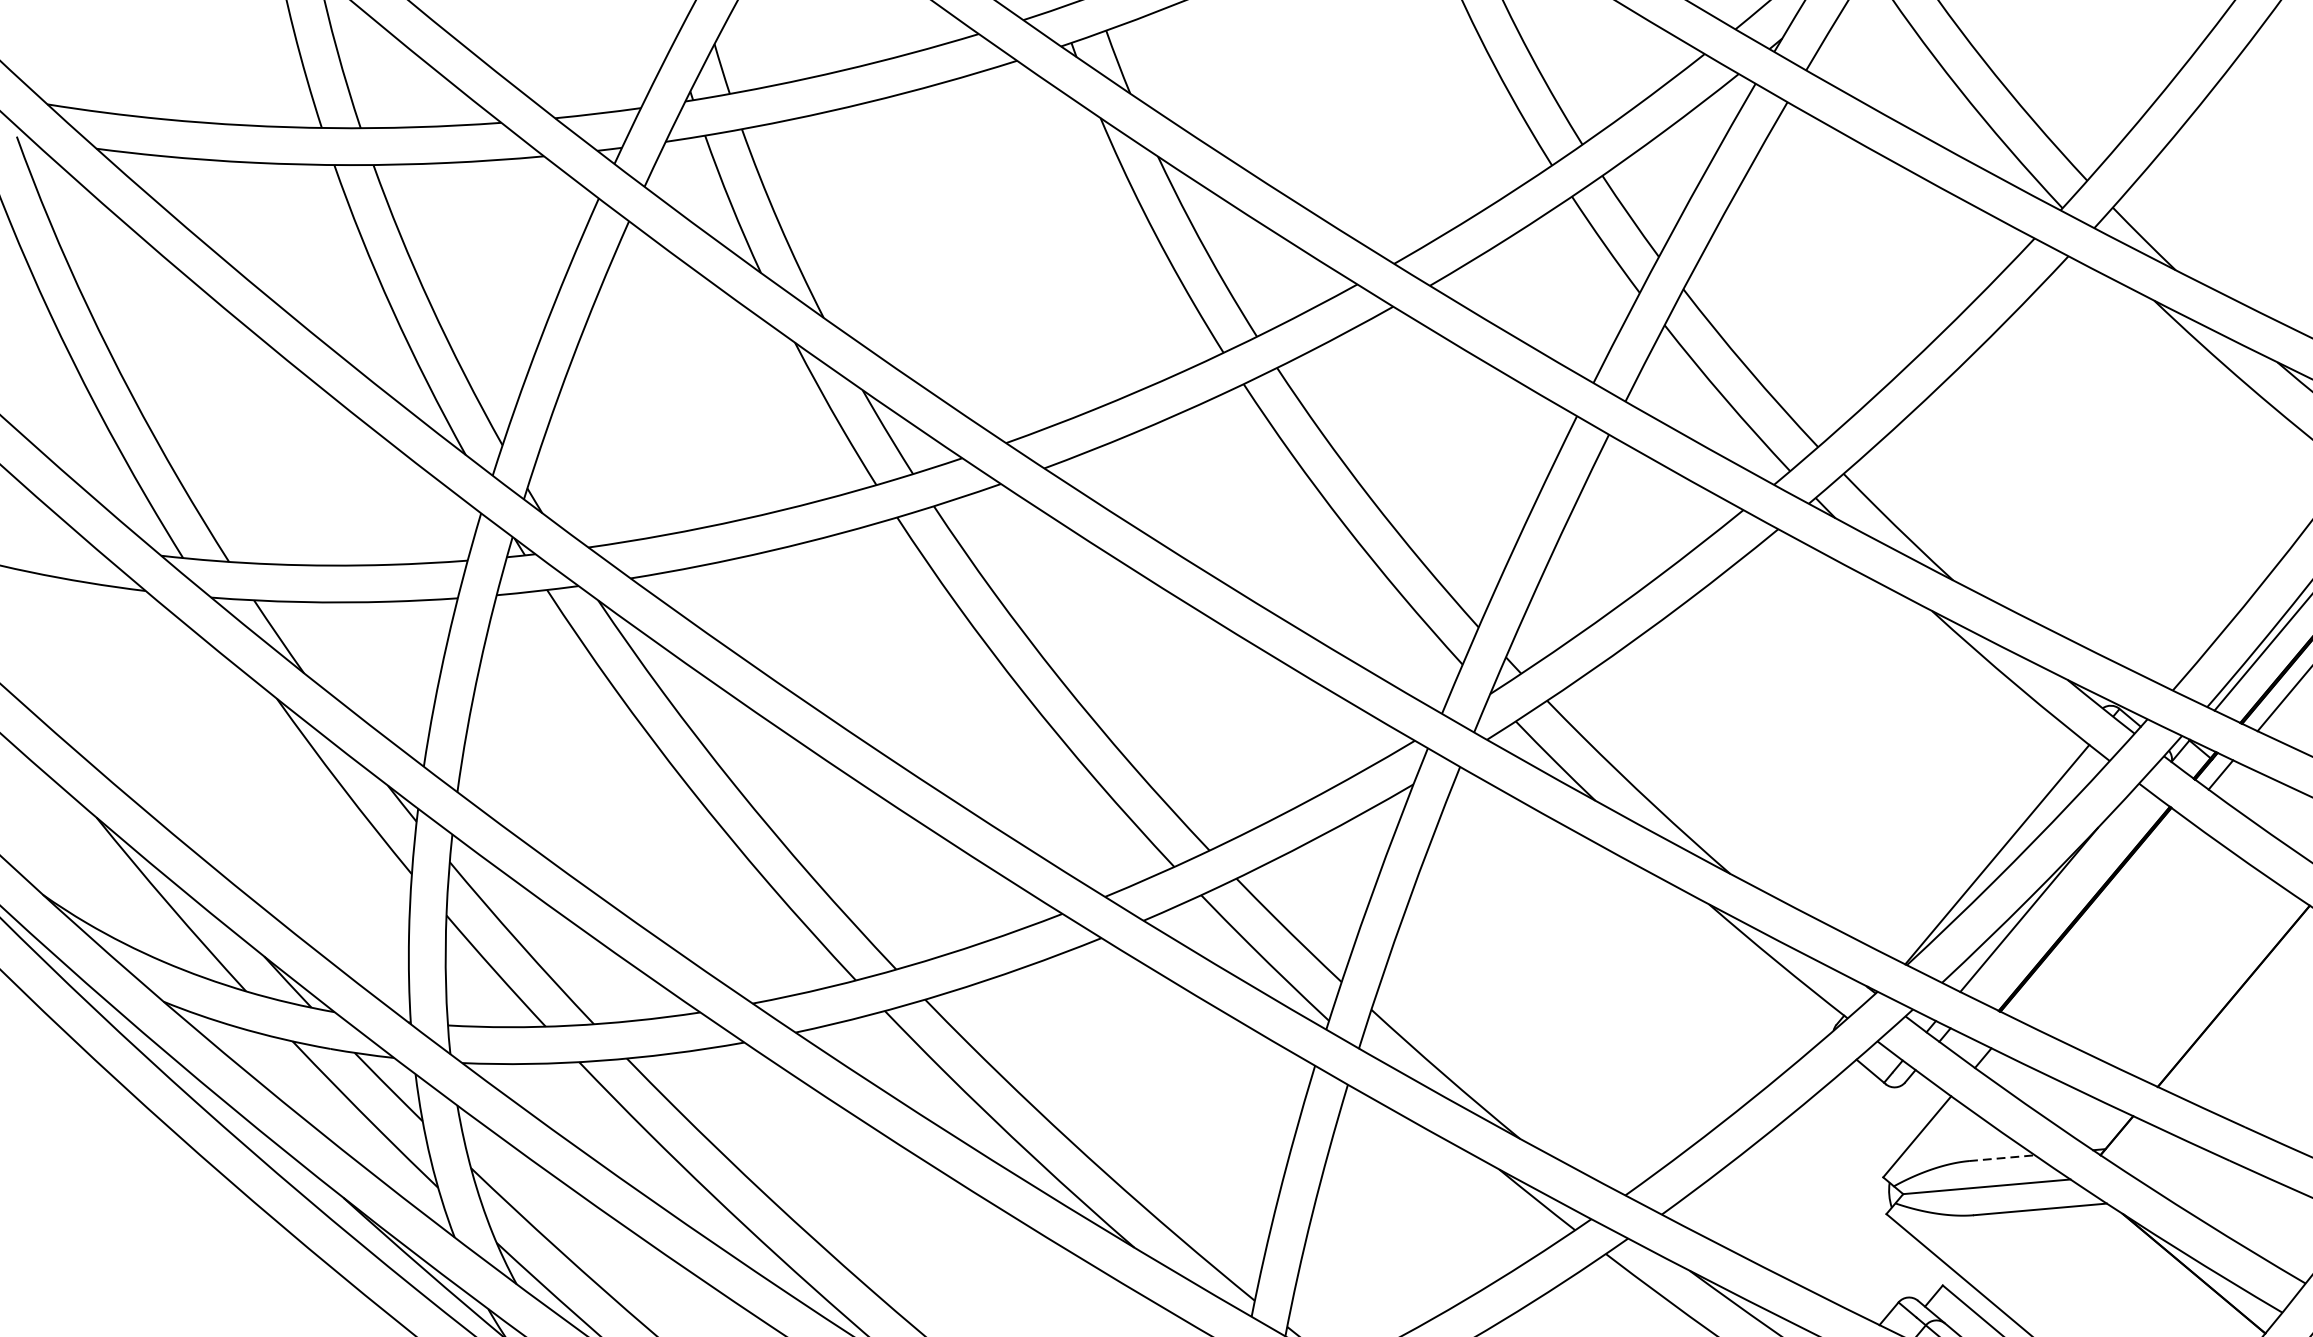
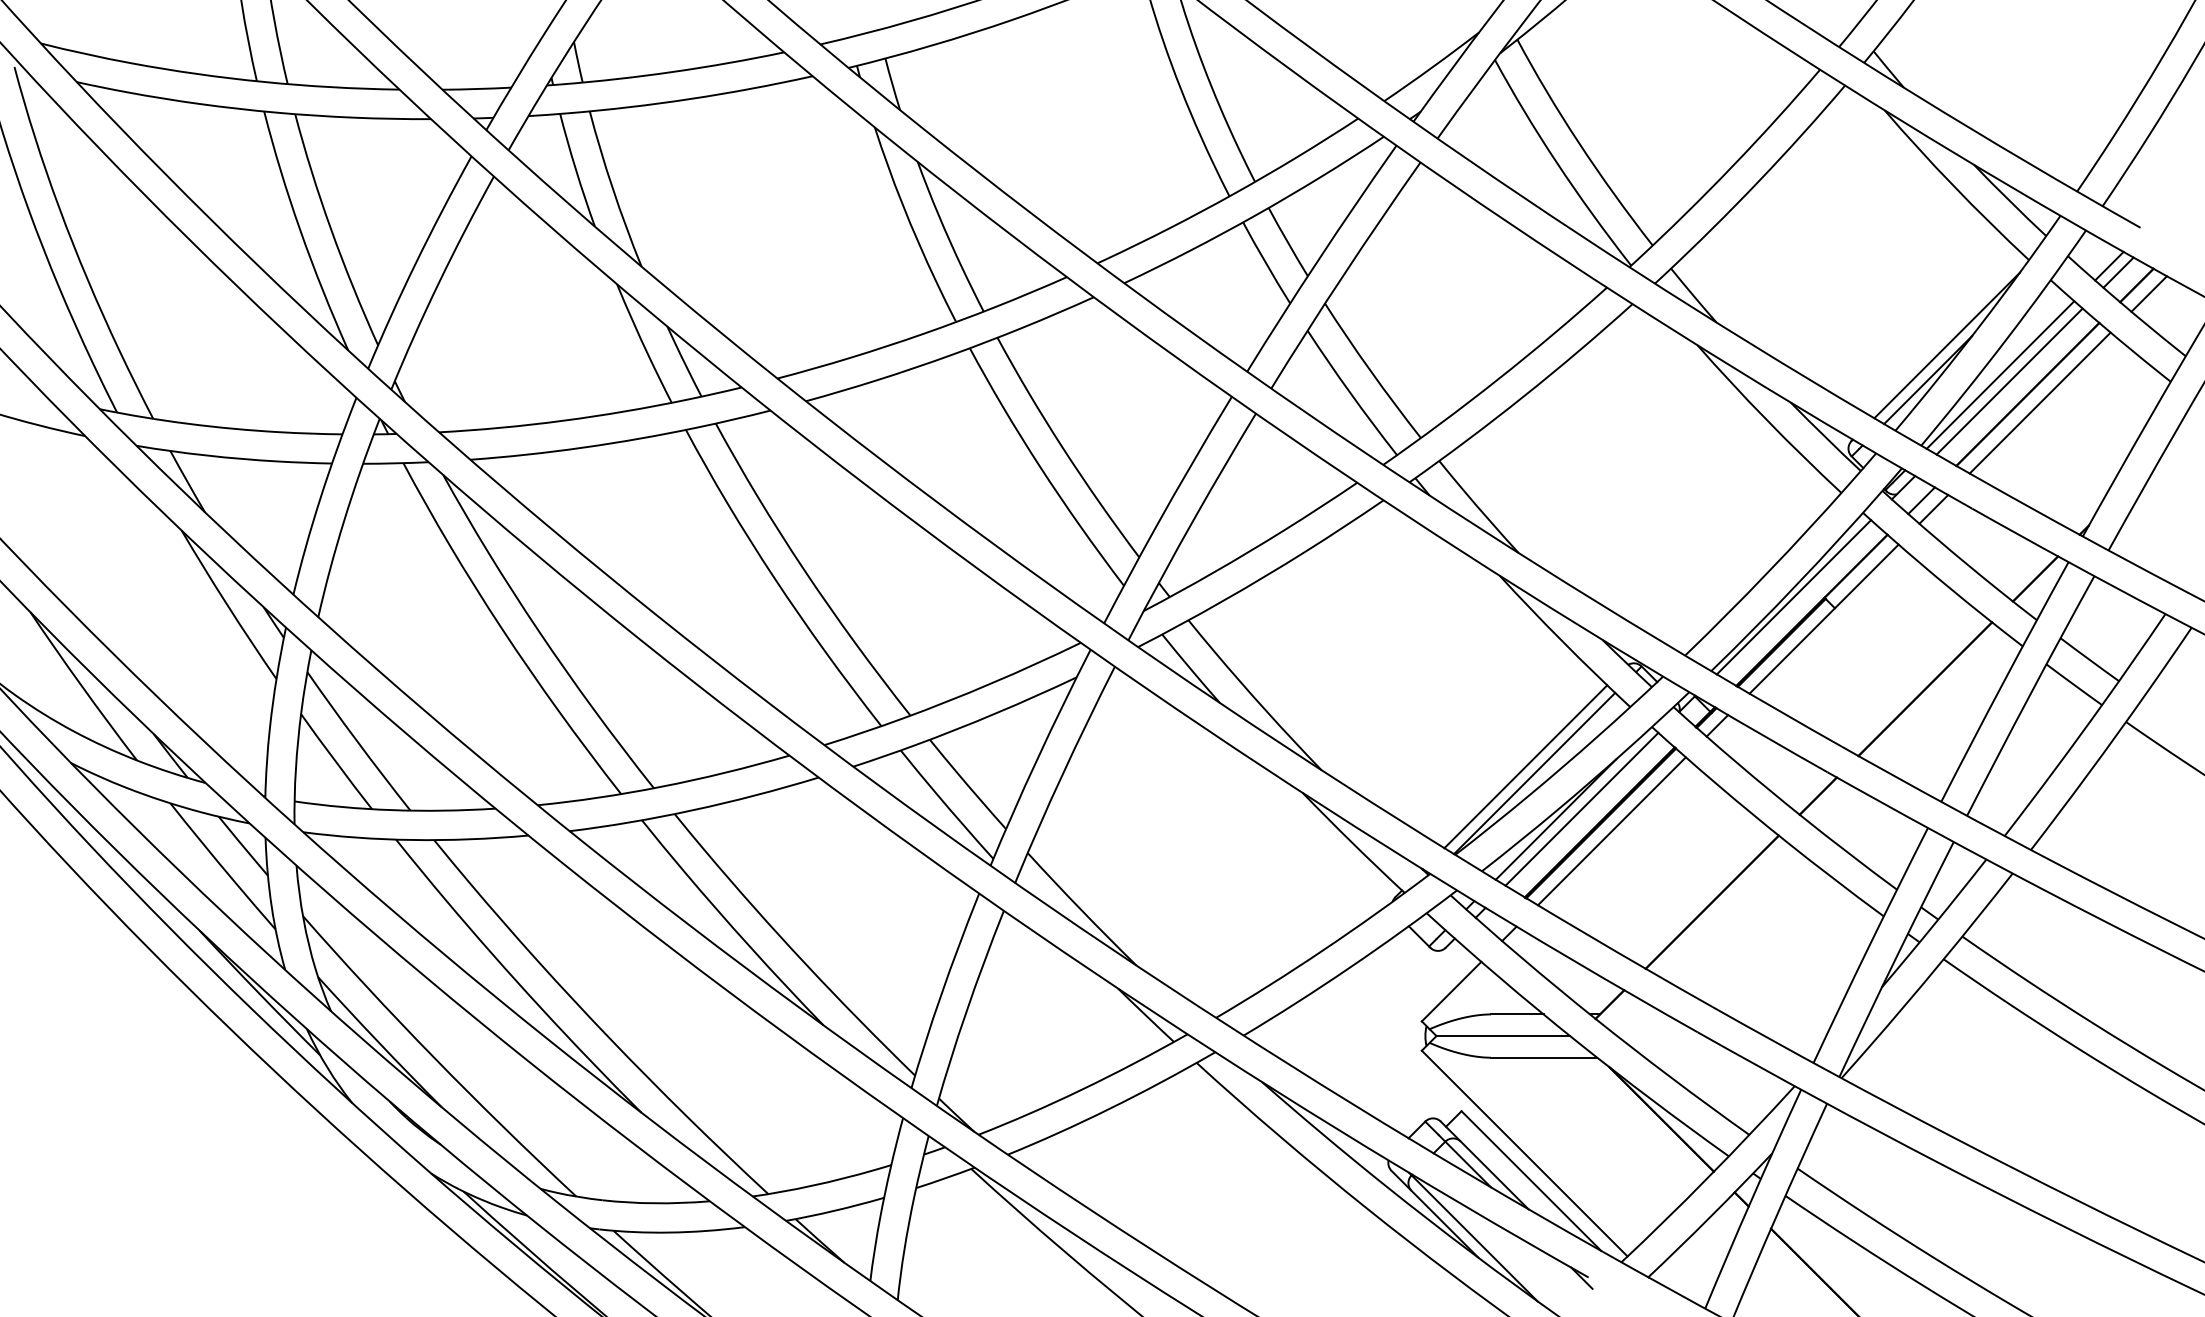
line: (1985, 846) -> (1525, 766), added
line: (2059, 893) -> (1581, 808), added
line: (2099, 918) -> (1611, 831), added
line: (2002, 1158) -> (1517, 1014), dashed -> solid

